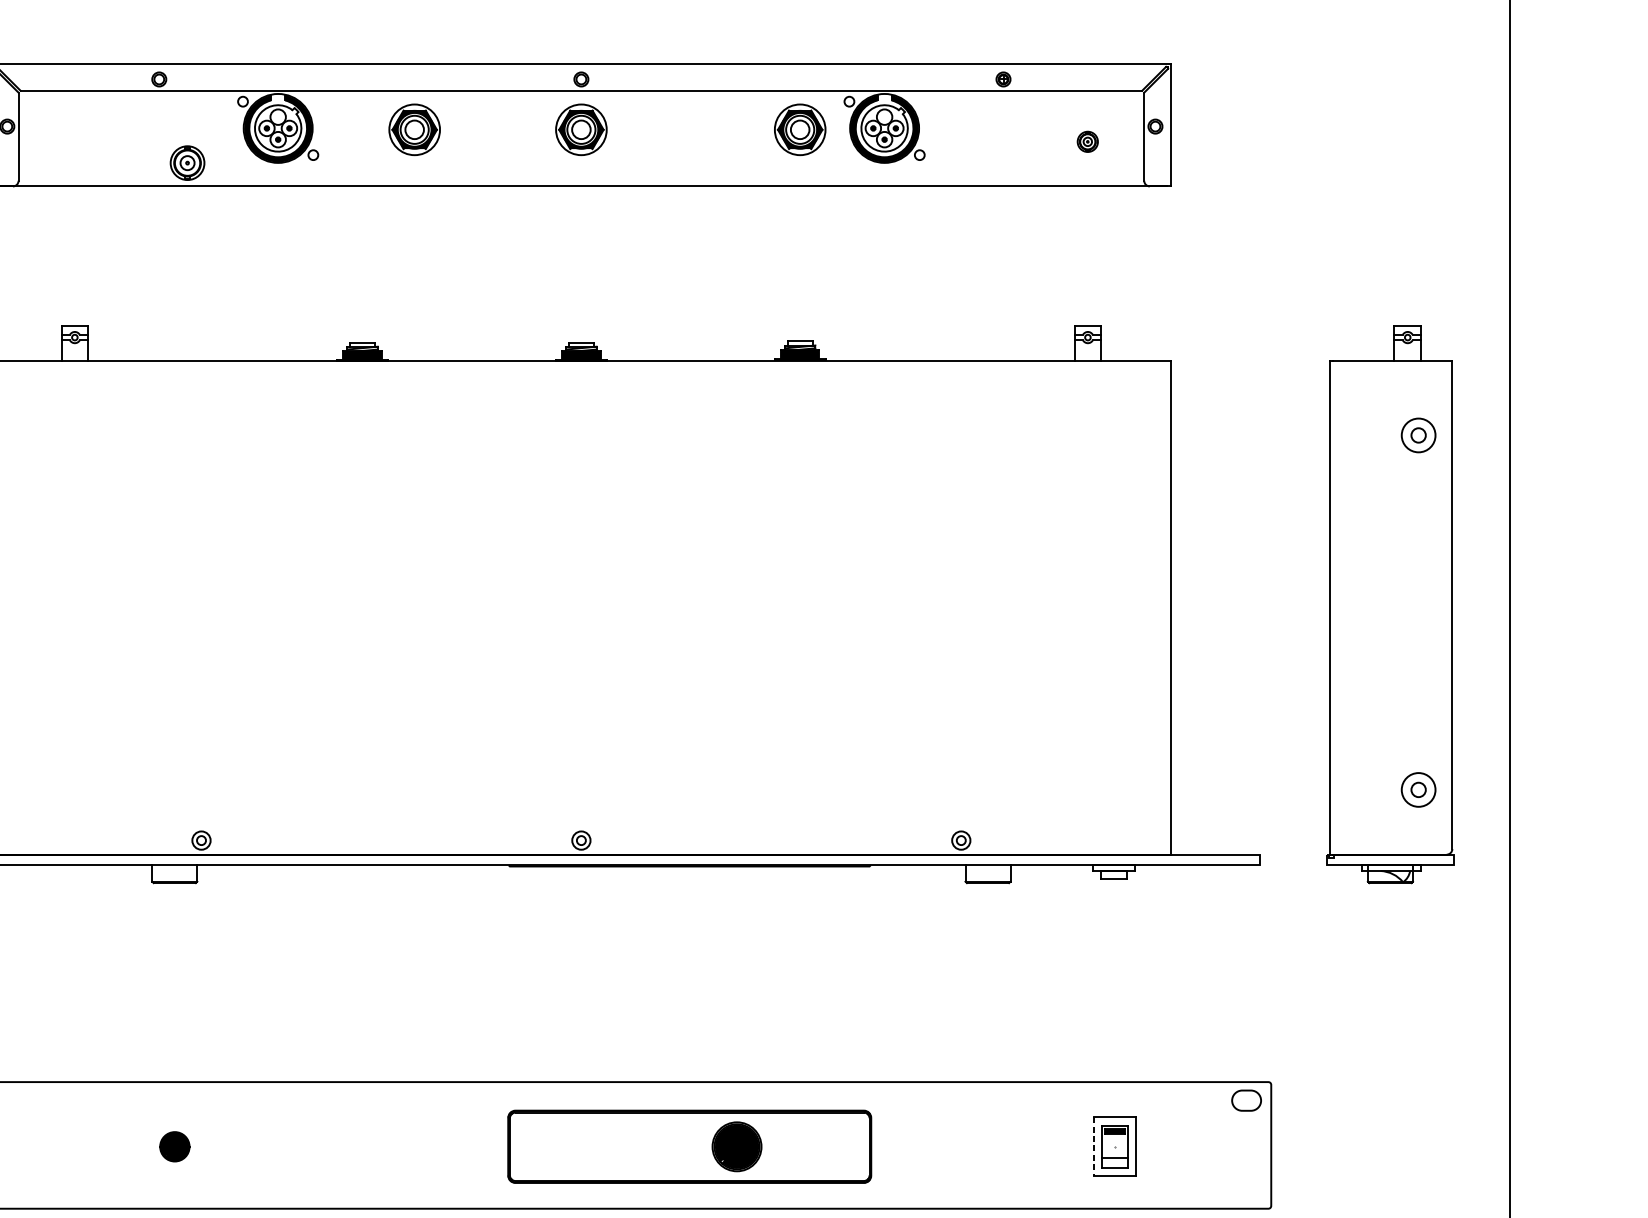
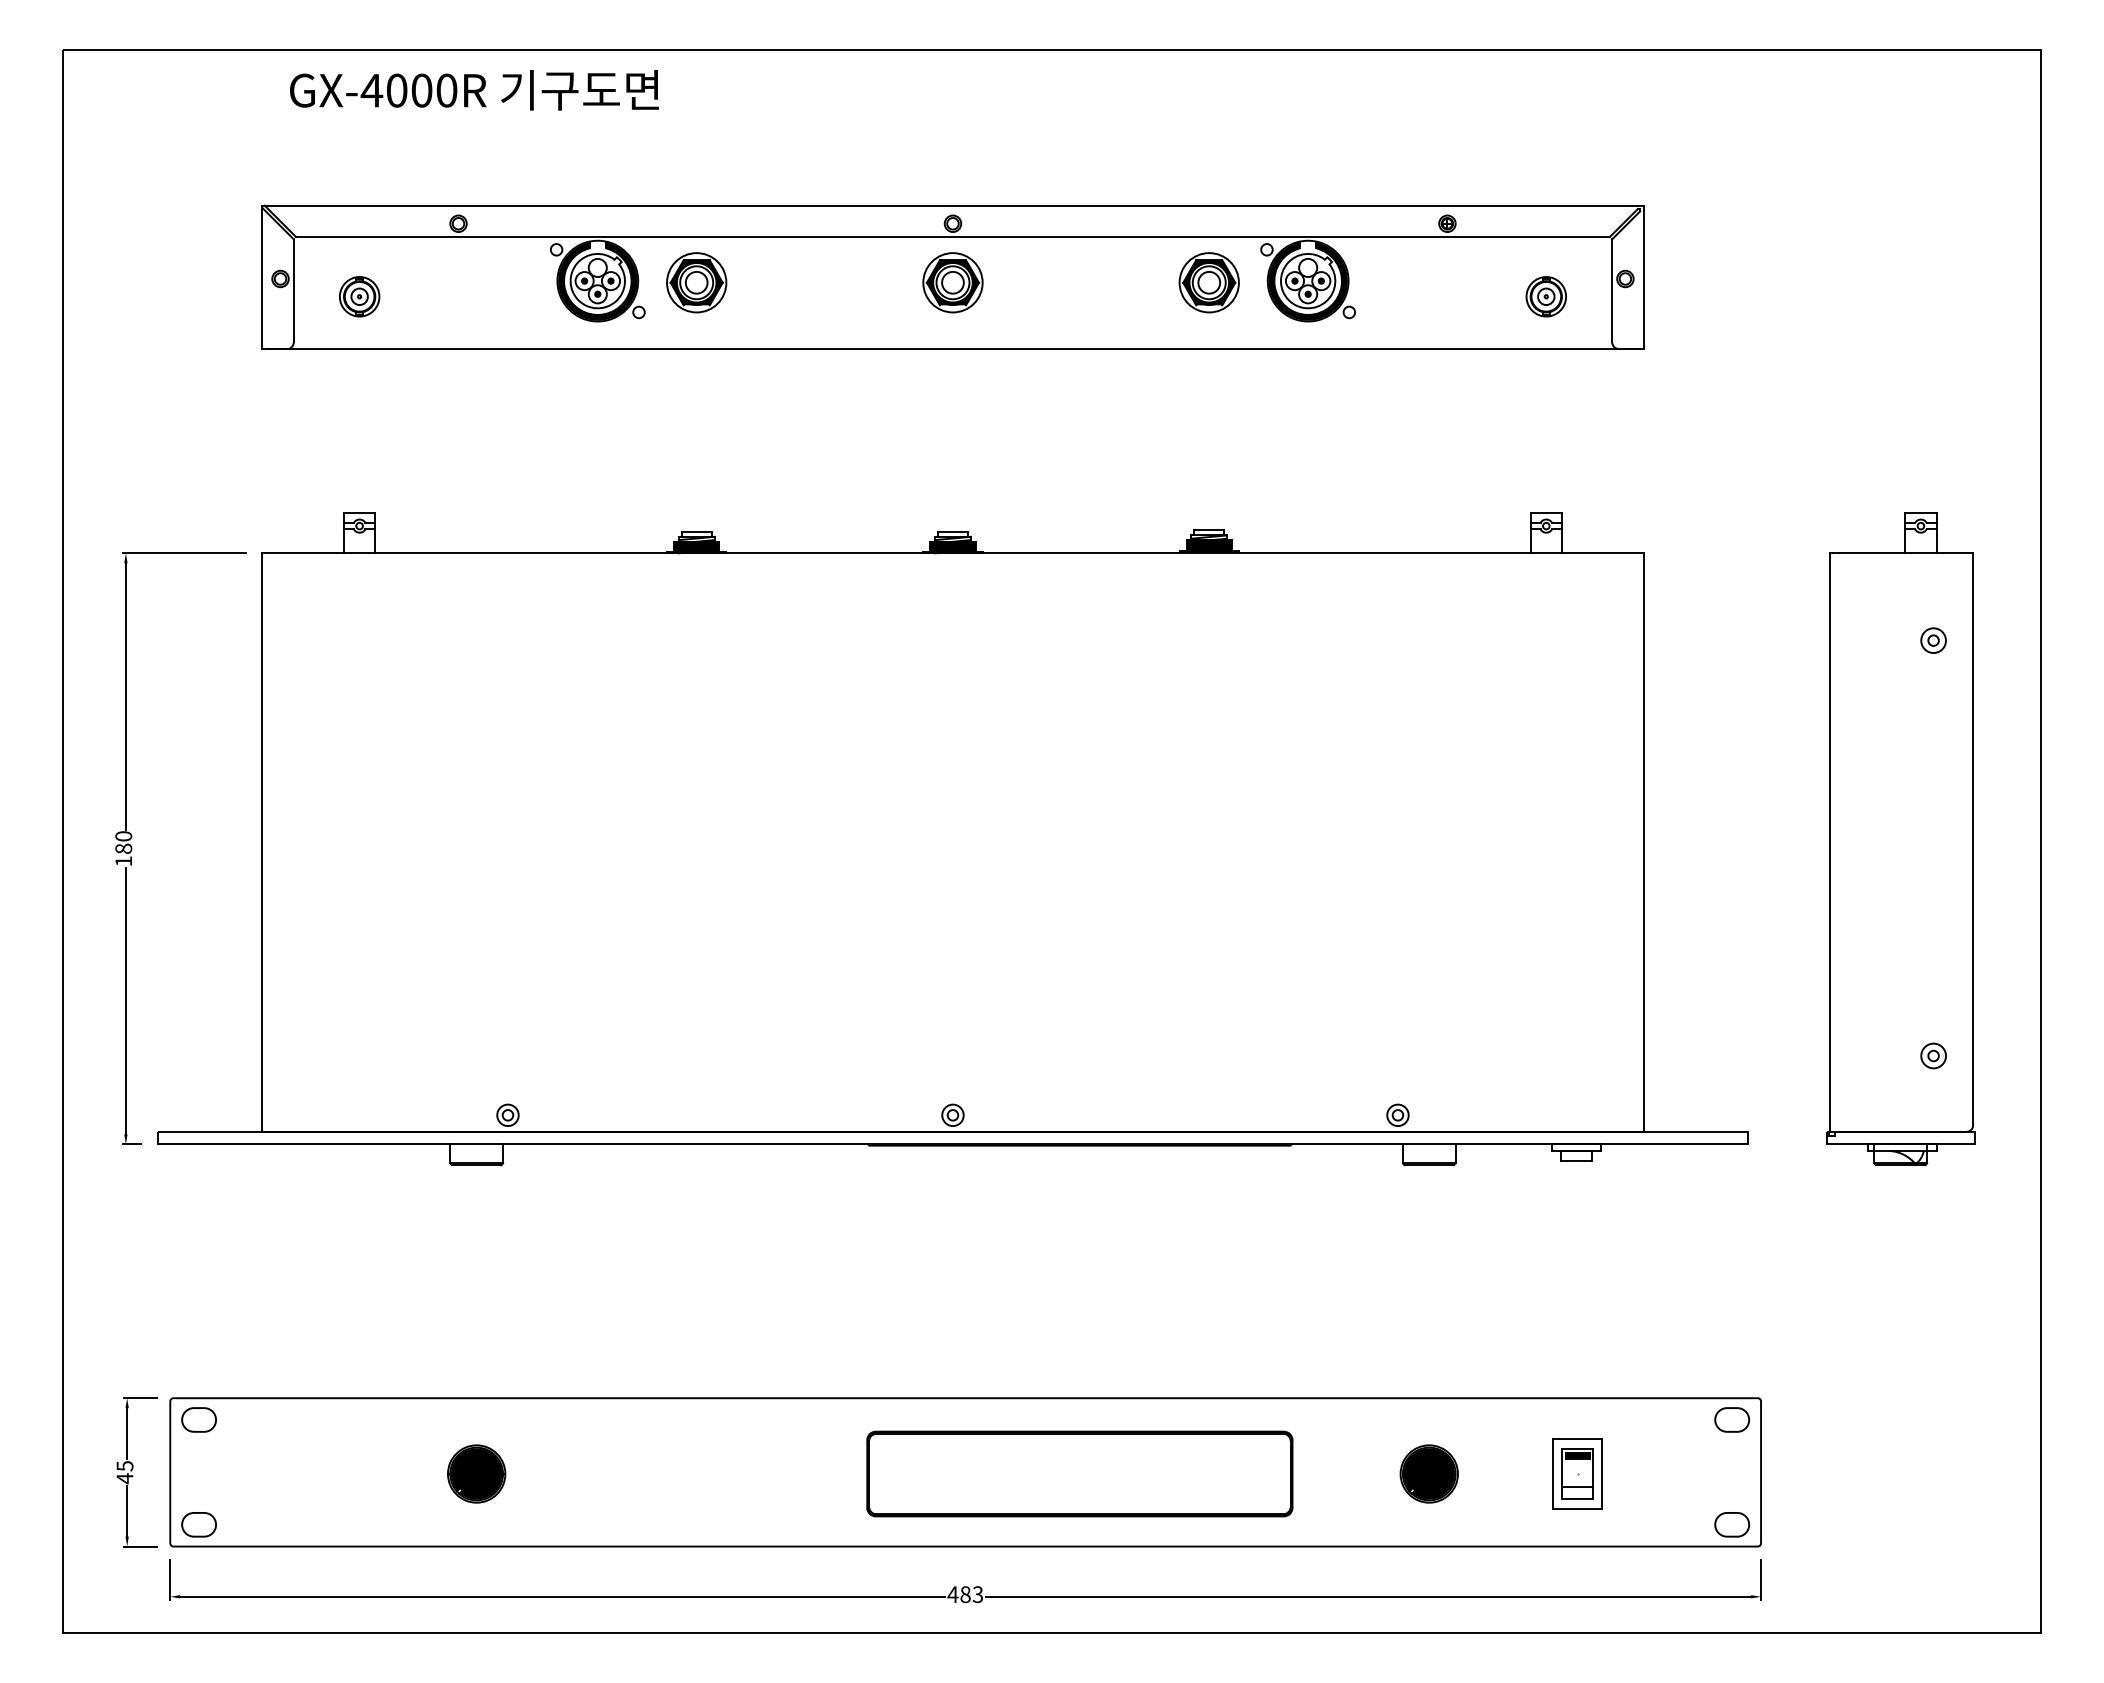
part: (414, 129) -> (696, 282), moved
part: (1087, 141) -> (1545, 296), size x1.67
part: (187, 162) -> (359, 296), moved
part: (1418, 435) -> (1933, 640), size x0.62
part: (1418, 789) -> (1933, 1055), size x0.62
part: (174, 1146) -> (476, 1473), size x1.67
part: (736, 1146) -> (1428, 1473), moved
line: (1093, 1147) -> (1552, 1474), dashed -> solid
part: (1246, 1189) -> (1732, 1524), added

